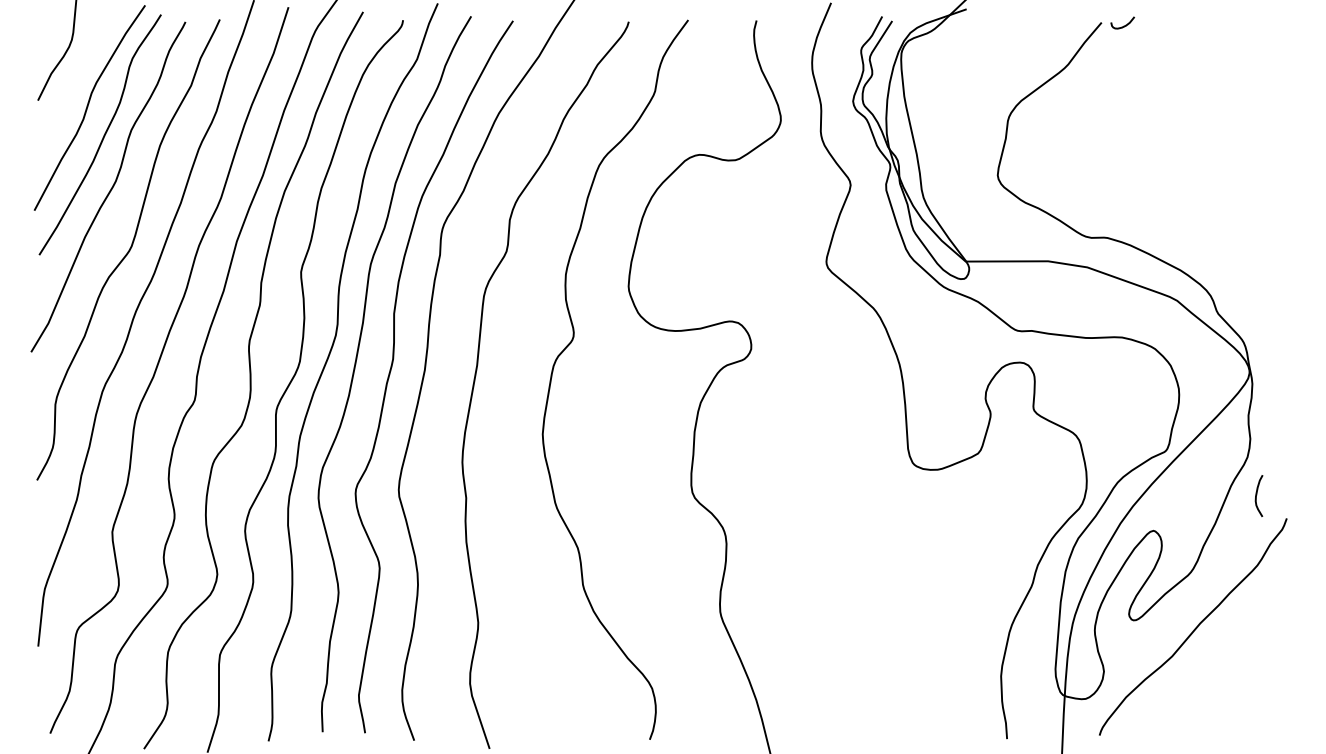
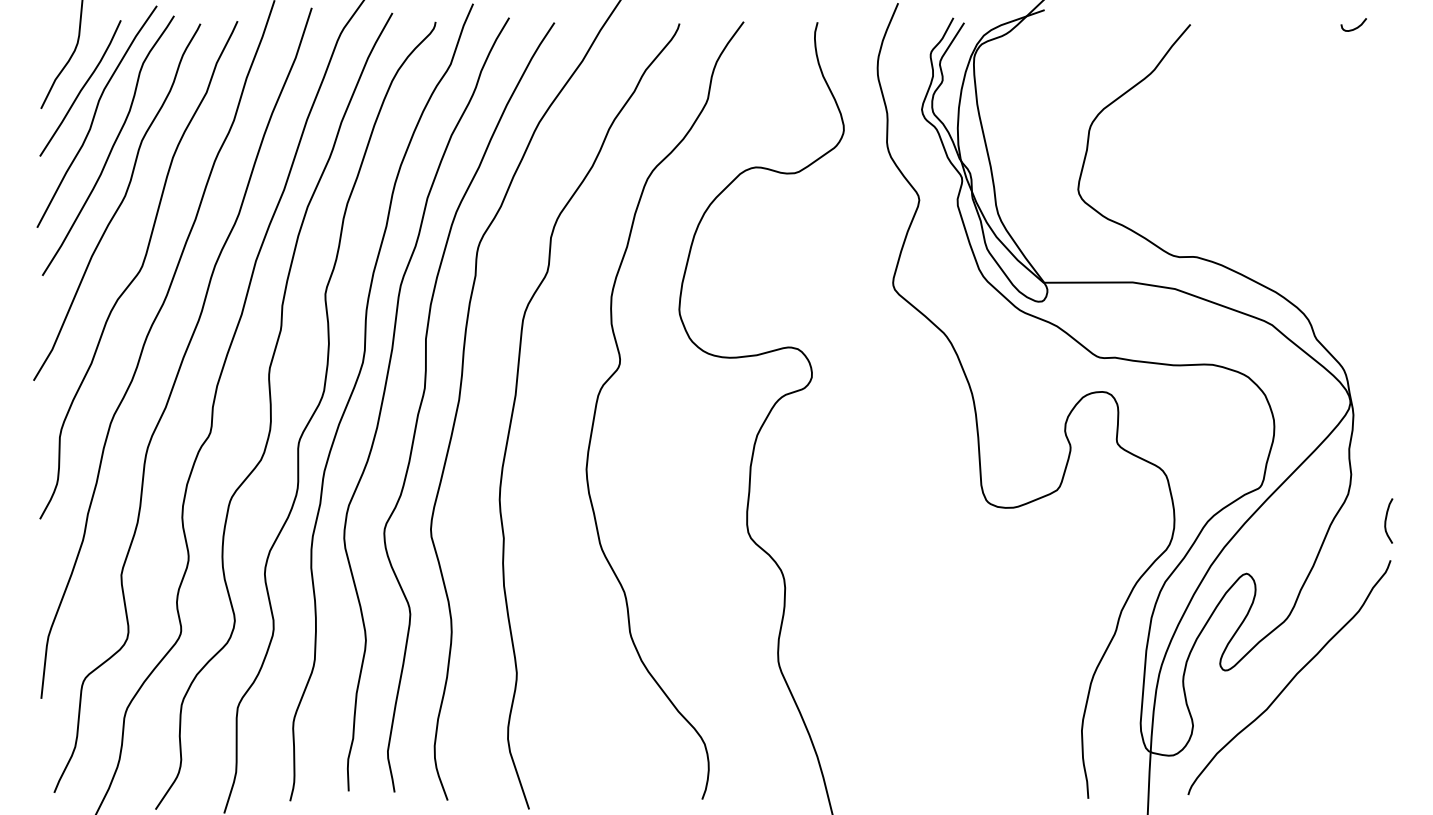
curve: (1123, 25) -> (1354, 27), moved
curve: (75, 81) -> (81, 88), added
curve: (1257, 495) -> (1387, 520), moved

